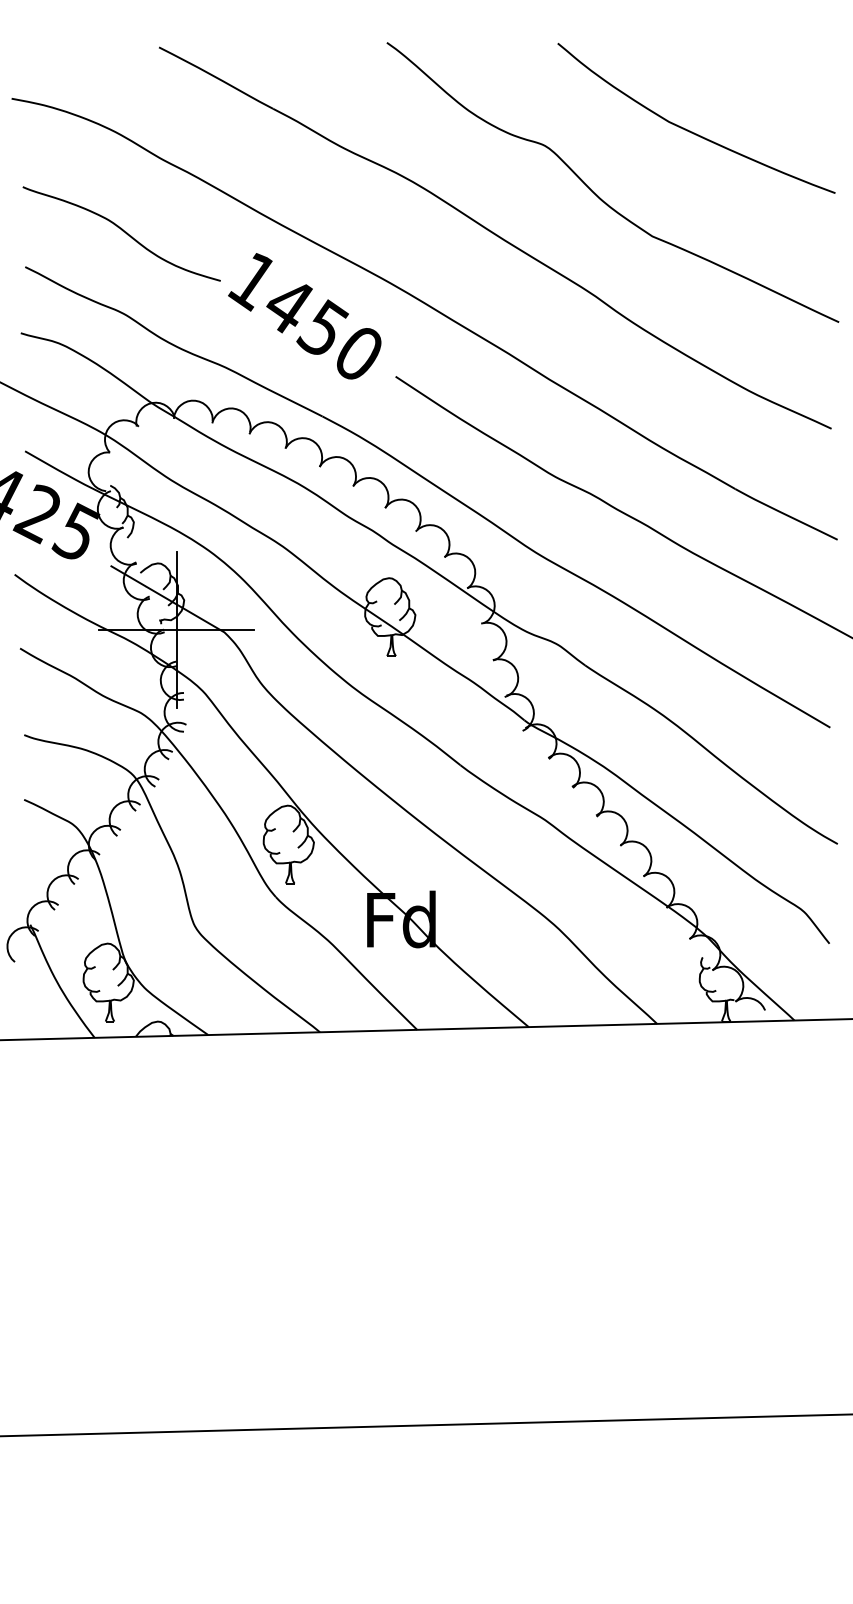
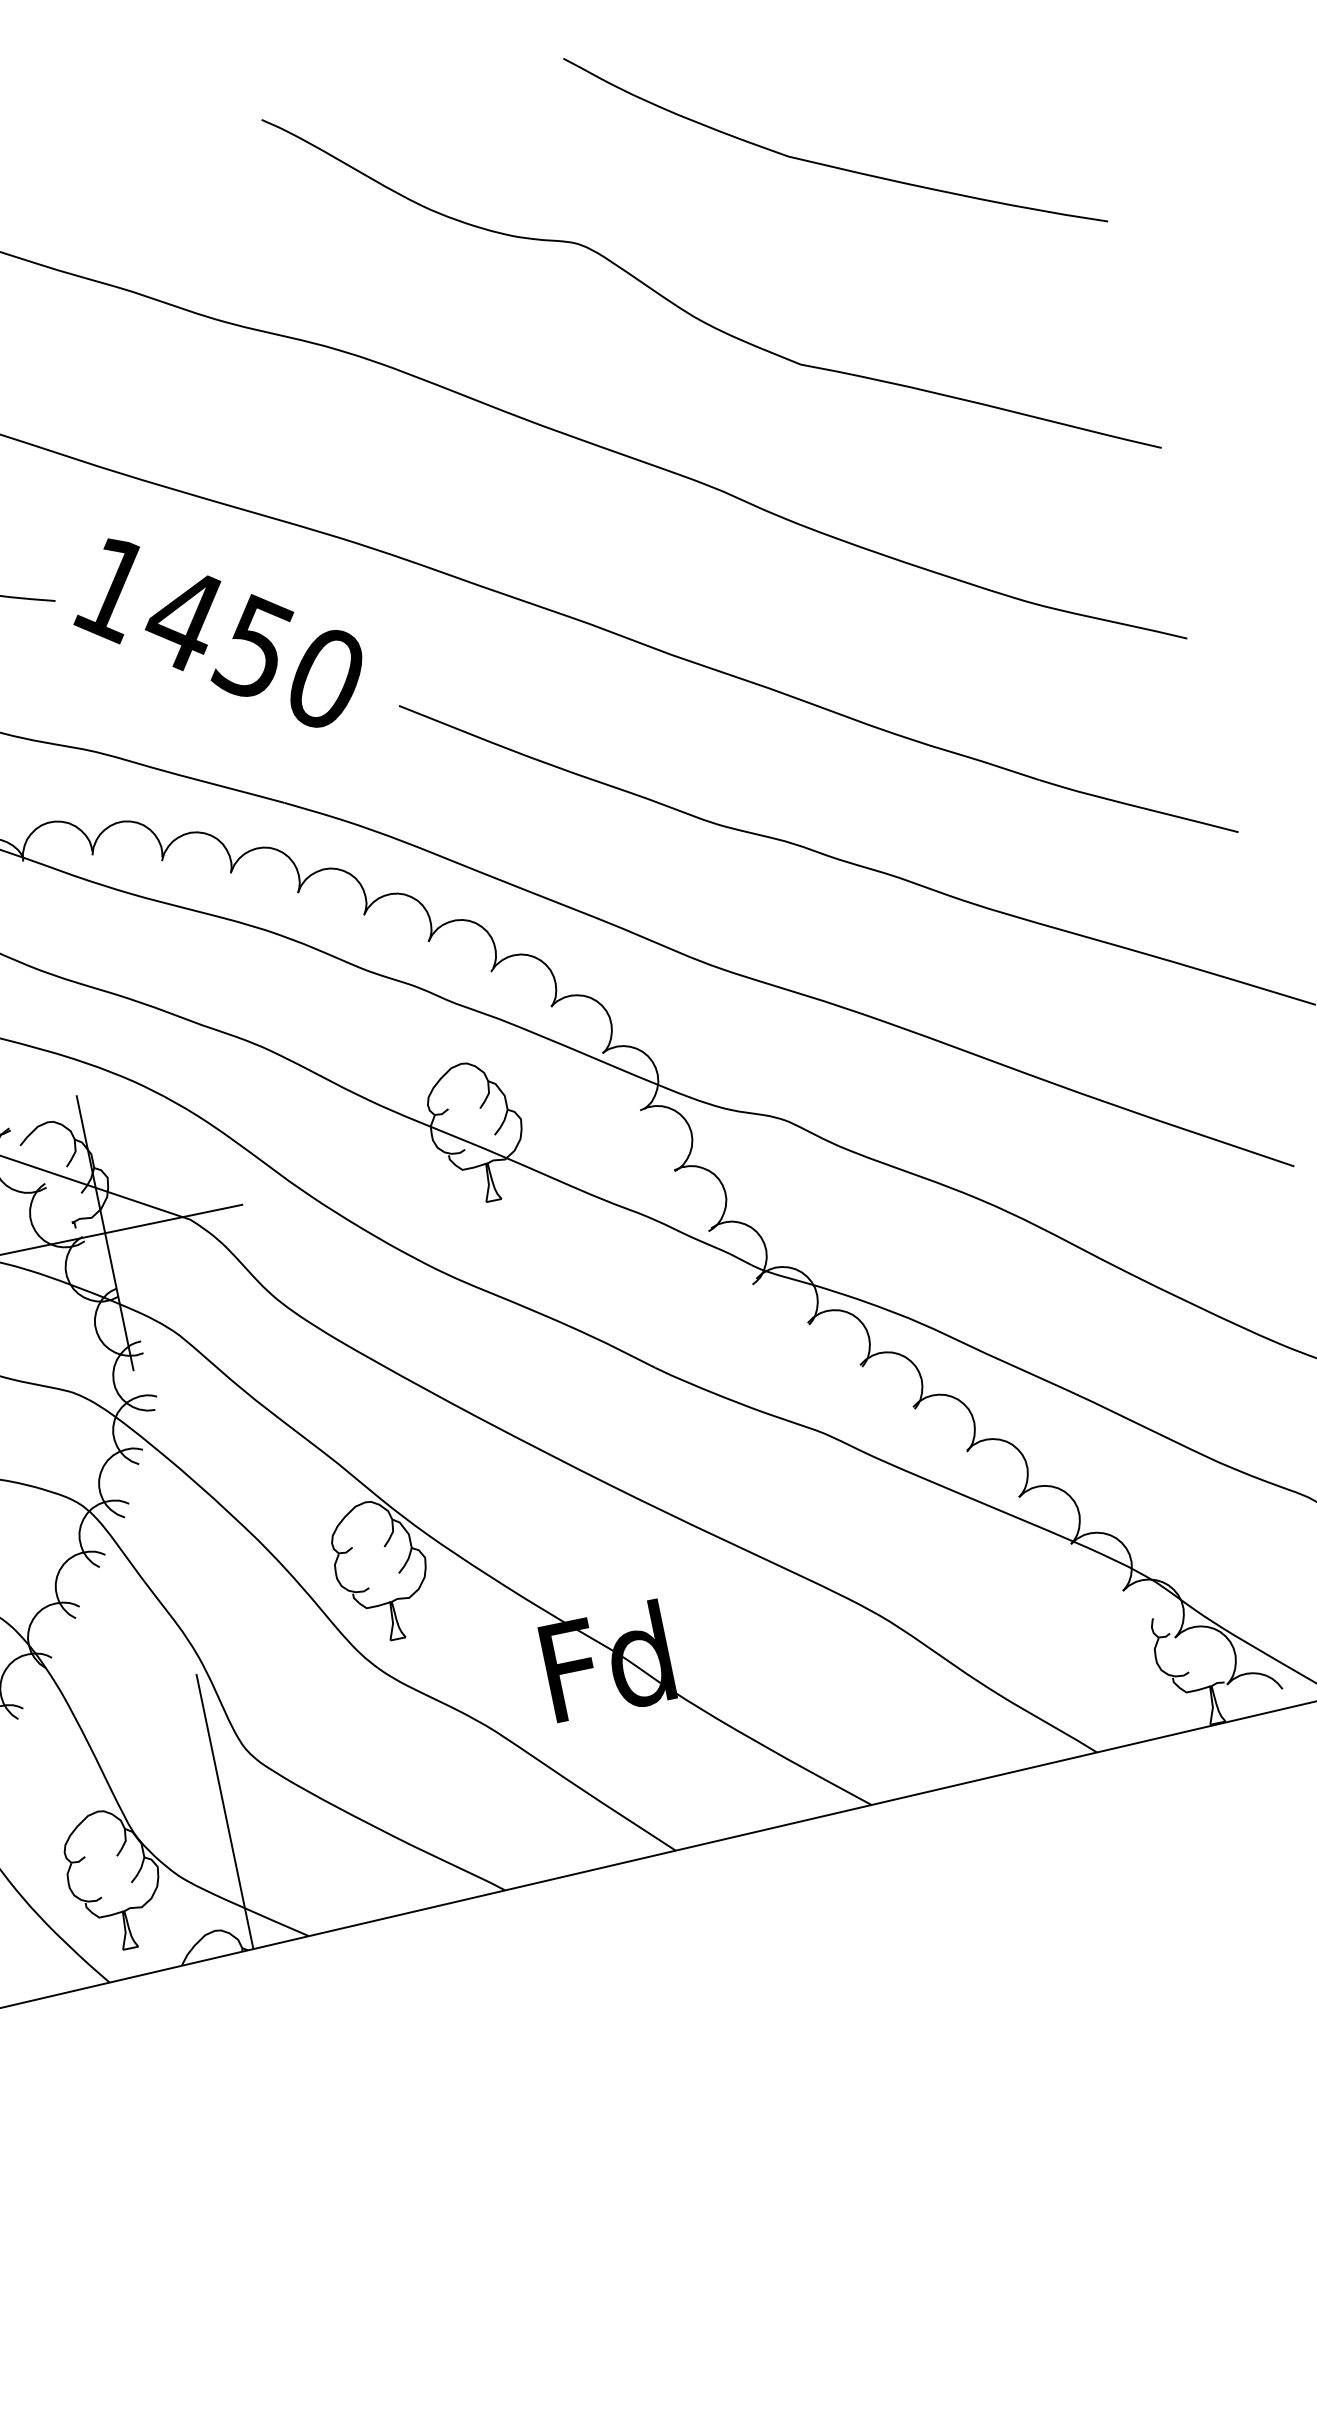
line: (176, 957) -> (224, 1810), added

